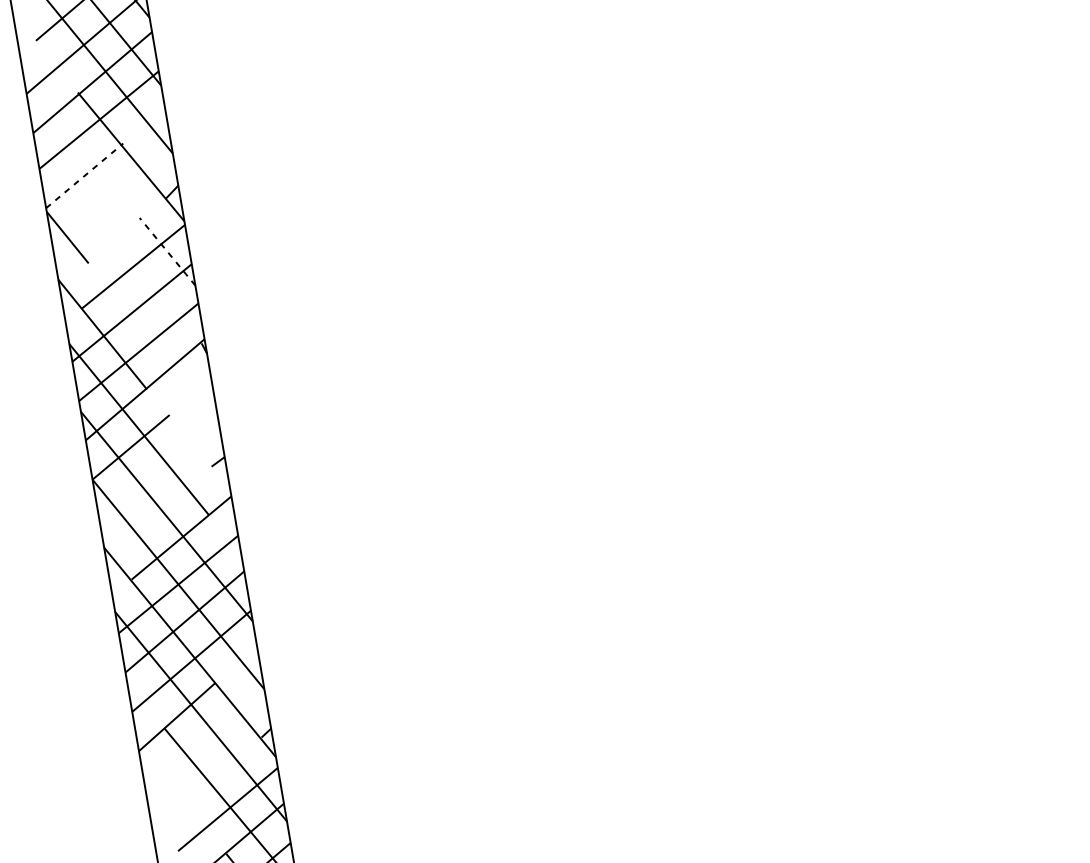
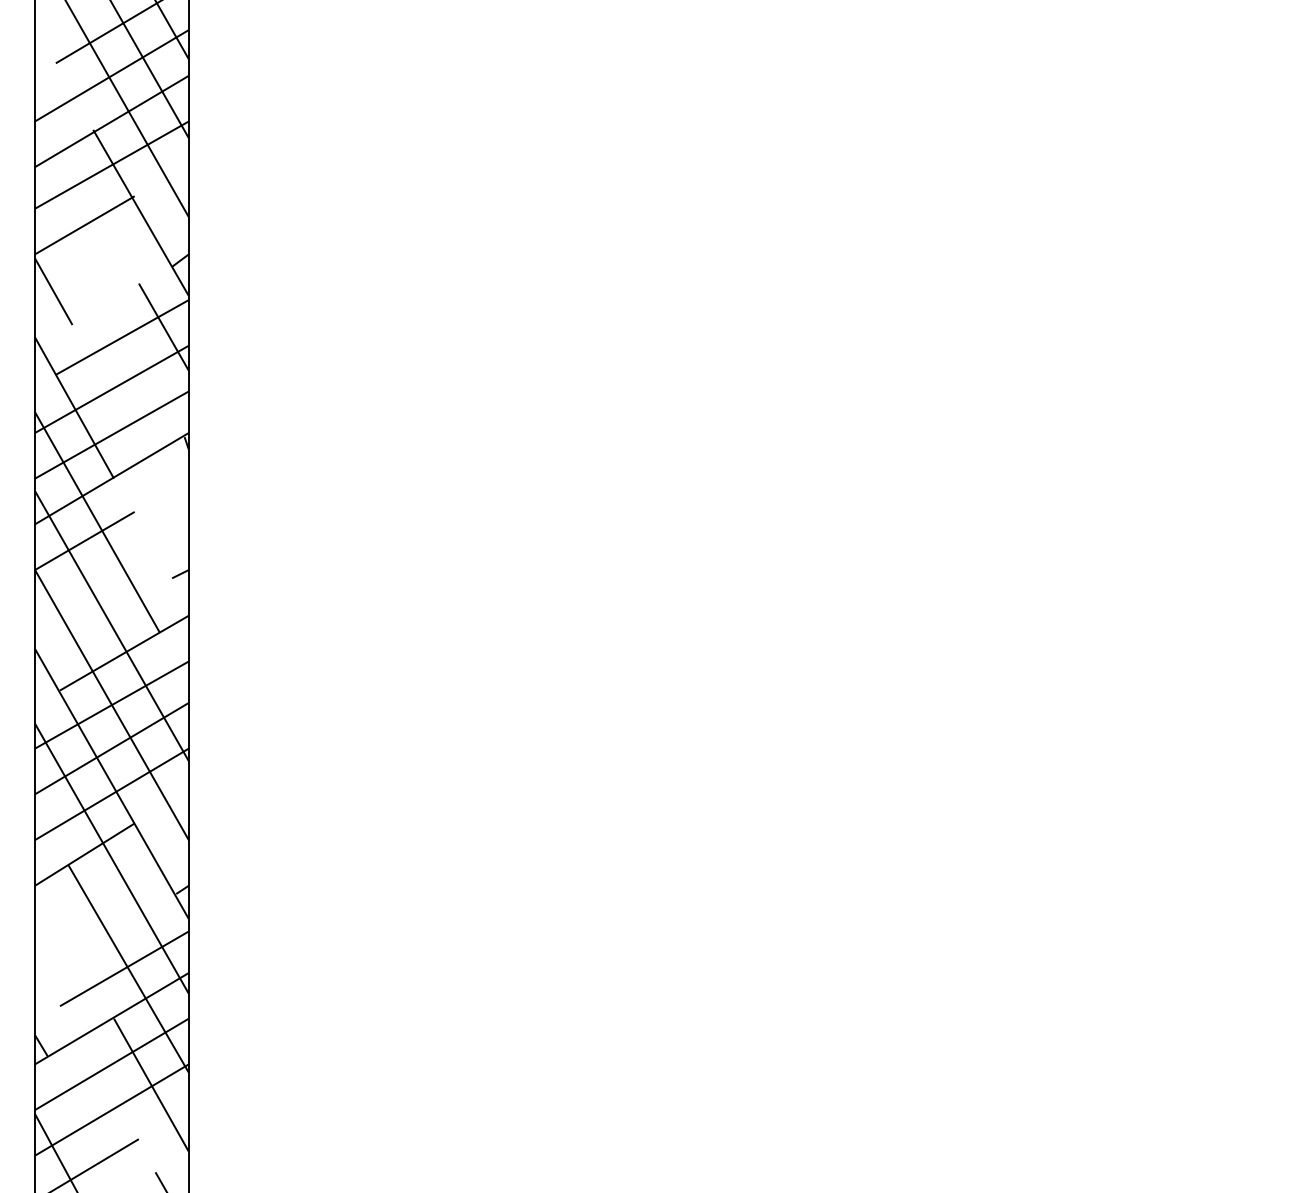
line: (84, 176) -> (84, 225), dashed -> solid
line: (167, 251) -> (163, 326), dashed -> solid

